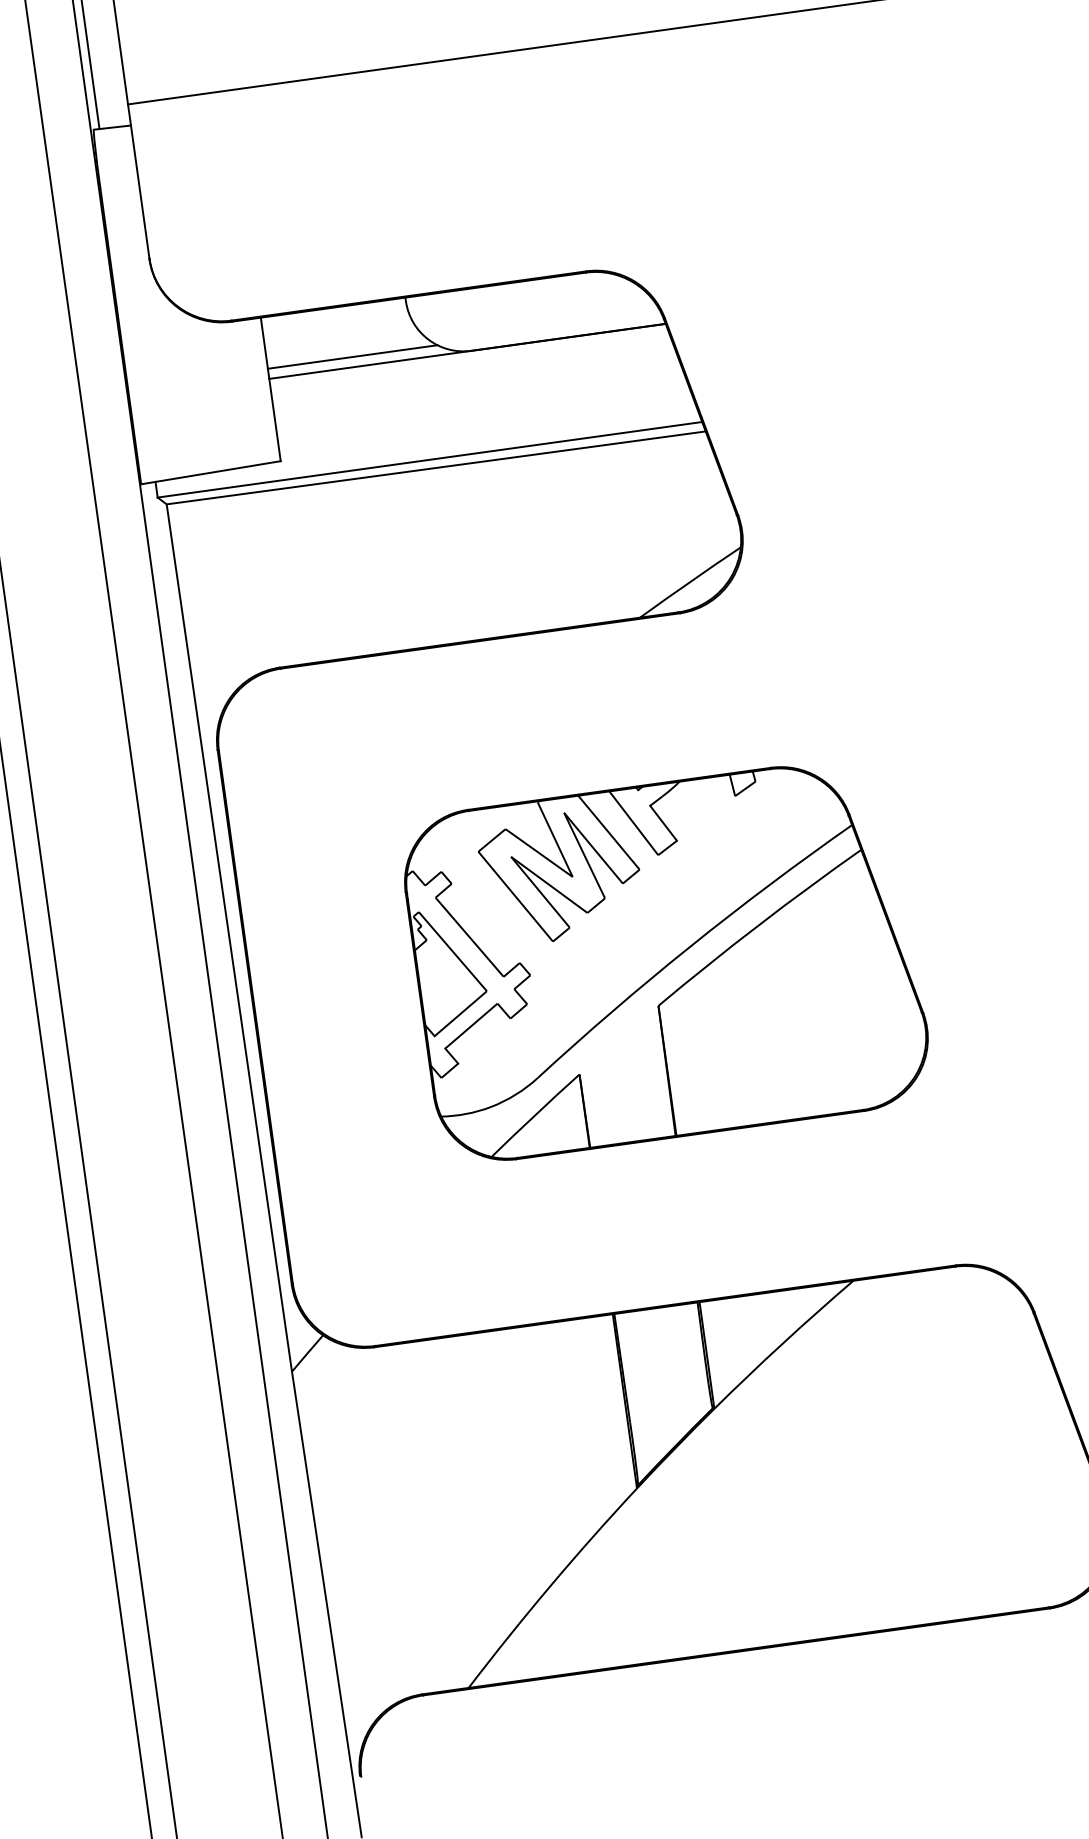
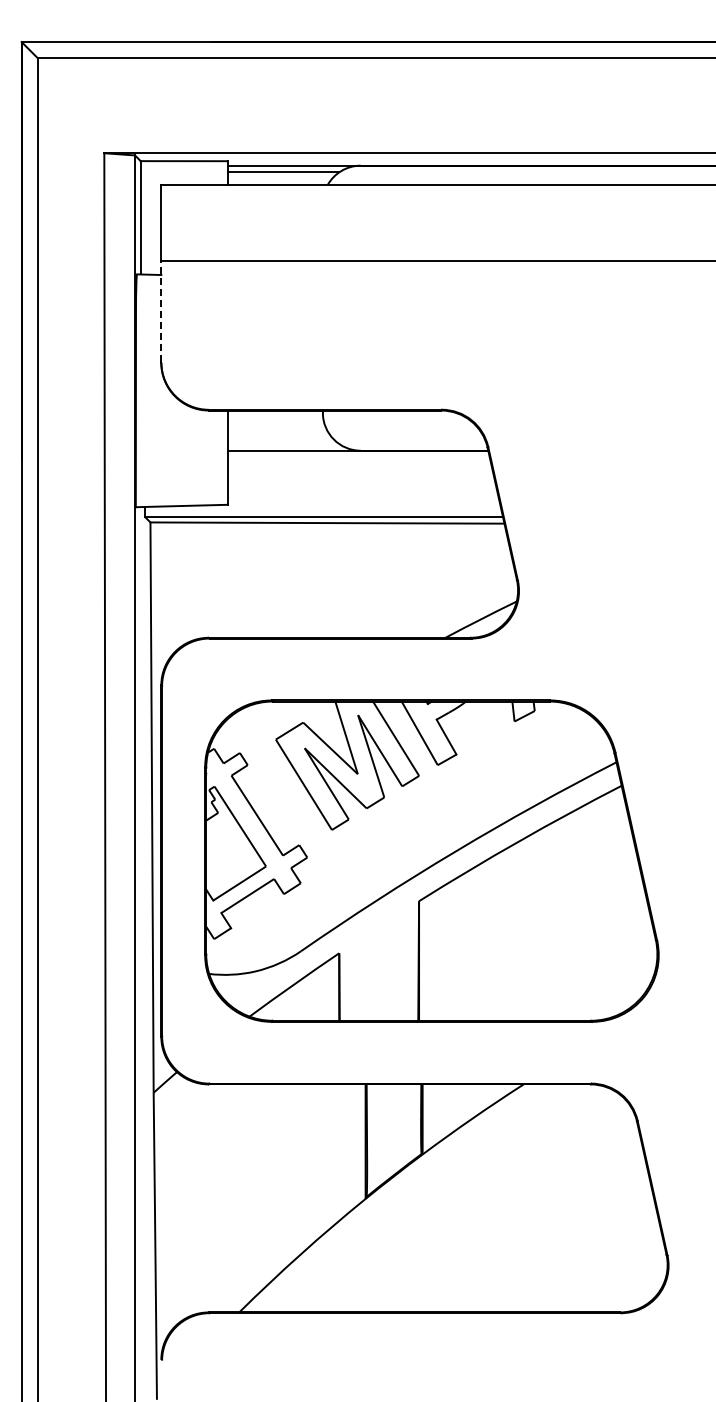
line: (138, 181) -> (161, 311), solid -> dashed
line: (352, 357) -> (283, 444), removed
part: (665, 959) -> (431, 860), size x1.4

